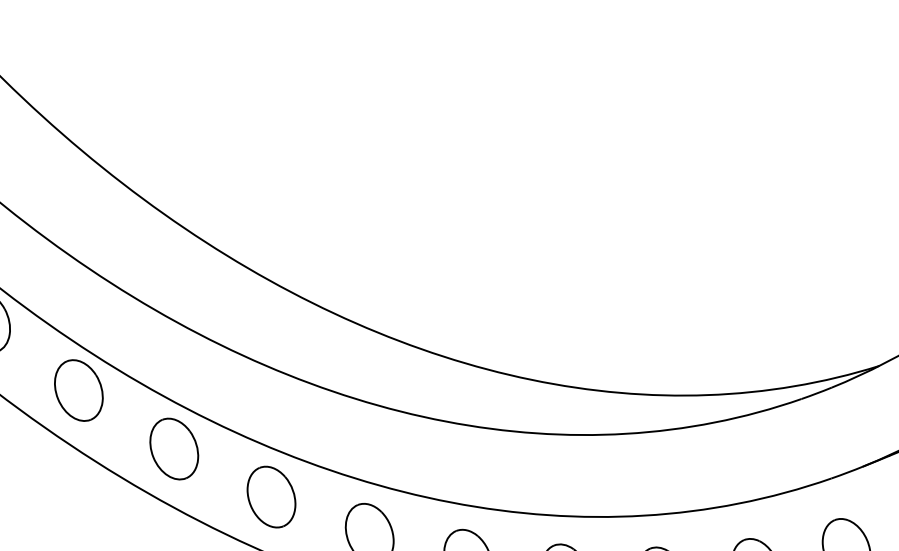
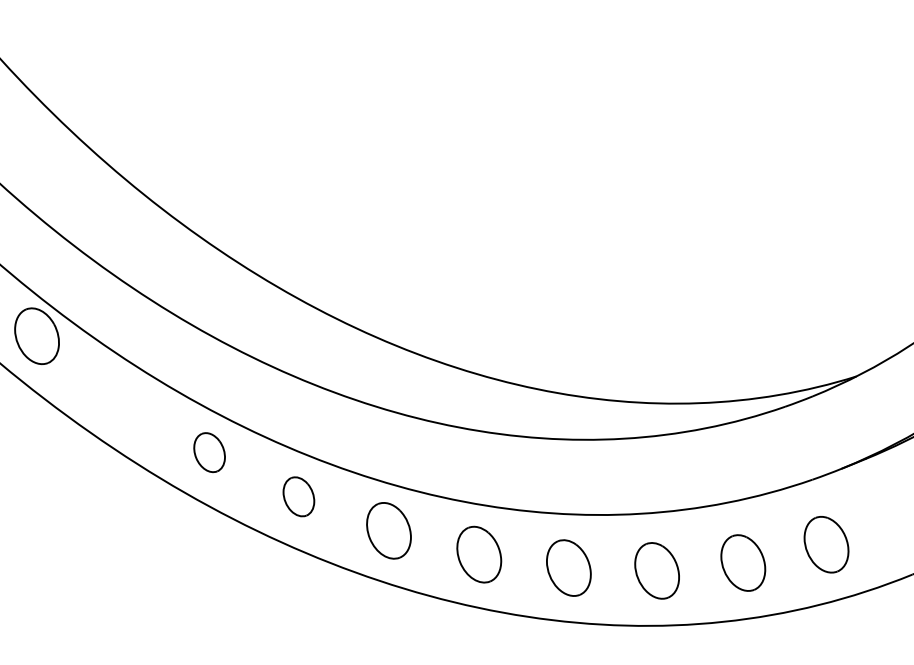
part: (78, 389) -> (121, 398), removed
part: (174, 448) -> (209, 452), size x0.7
part: (271, 496) -> (298, 496), size x0.7

